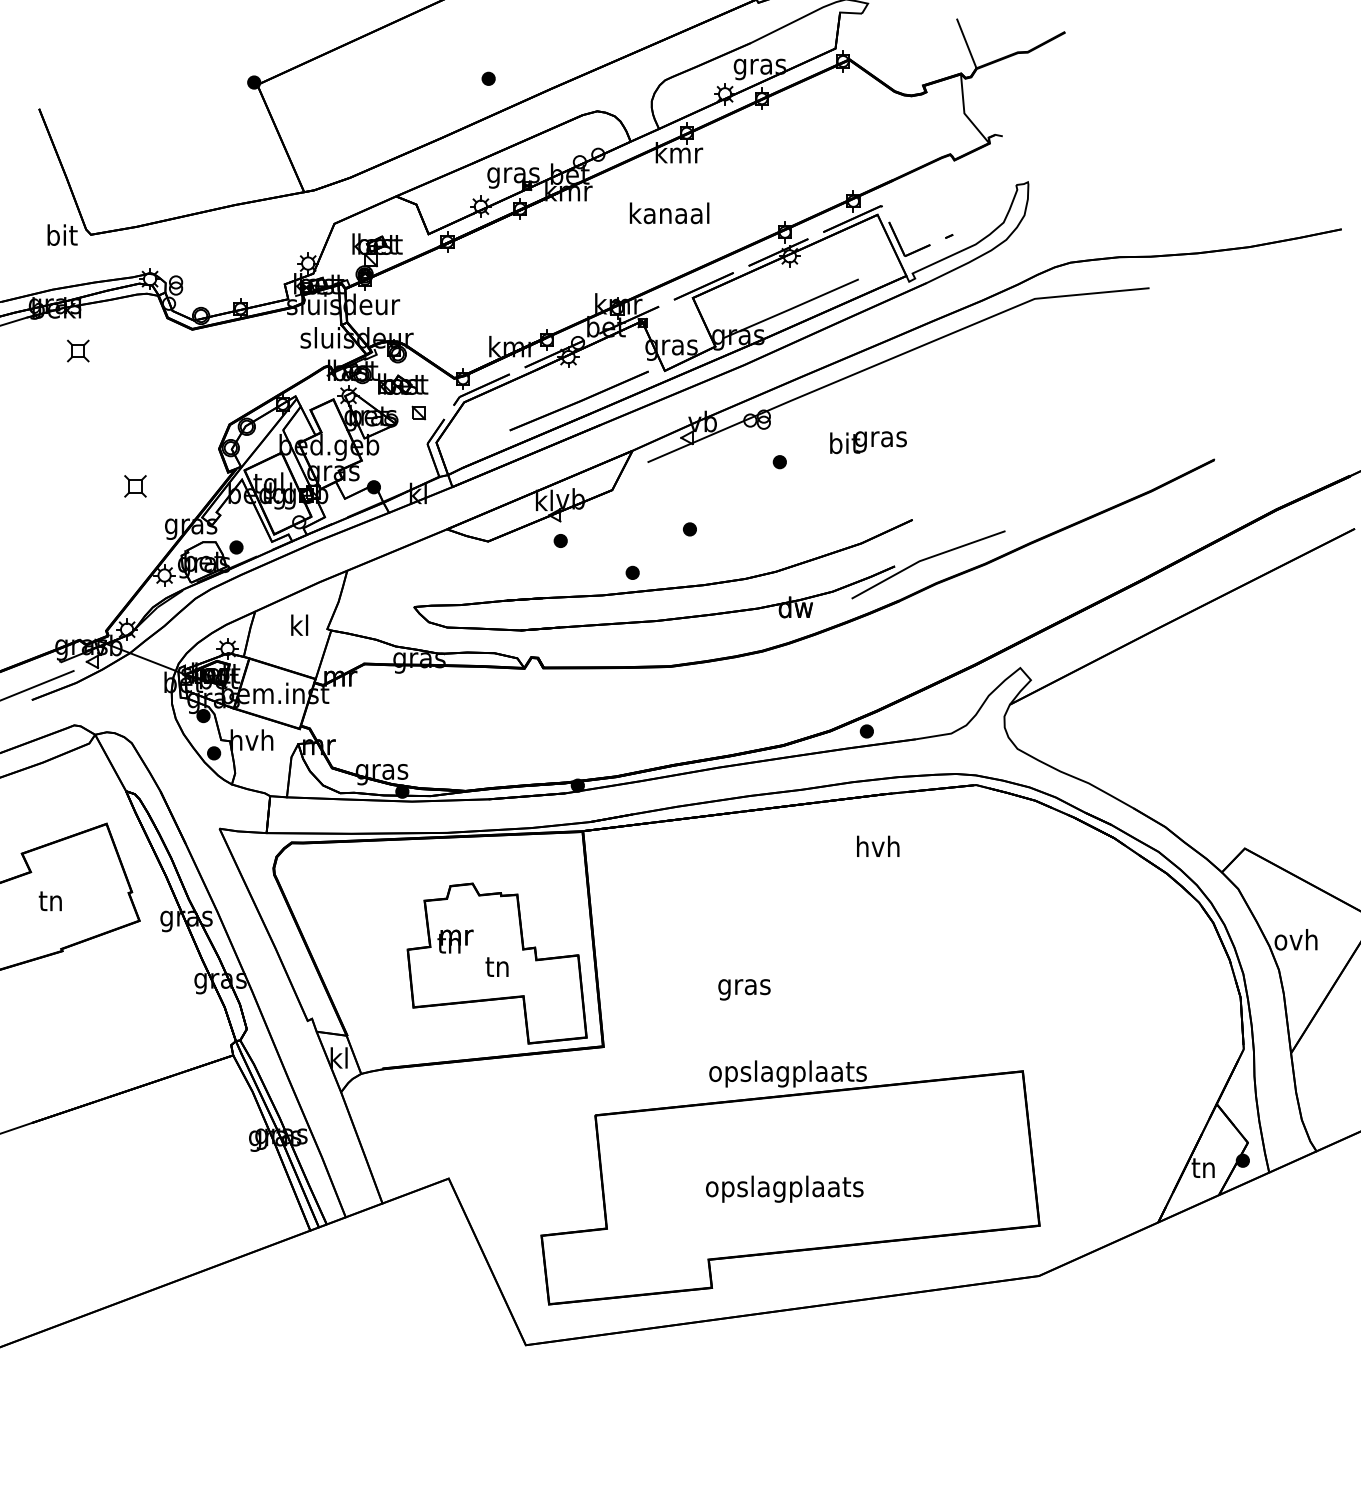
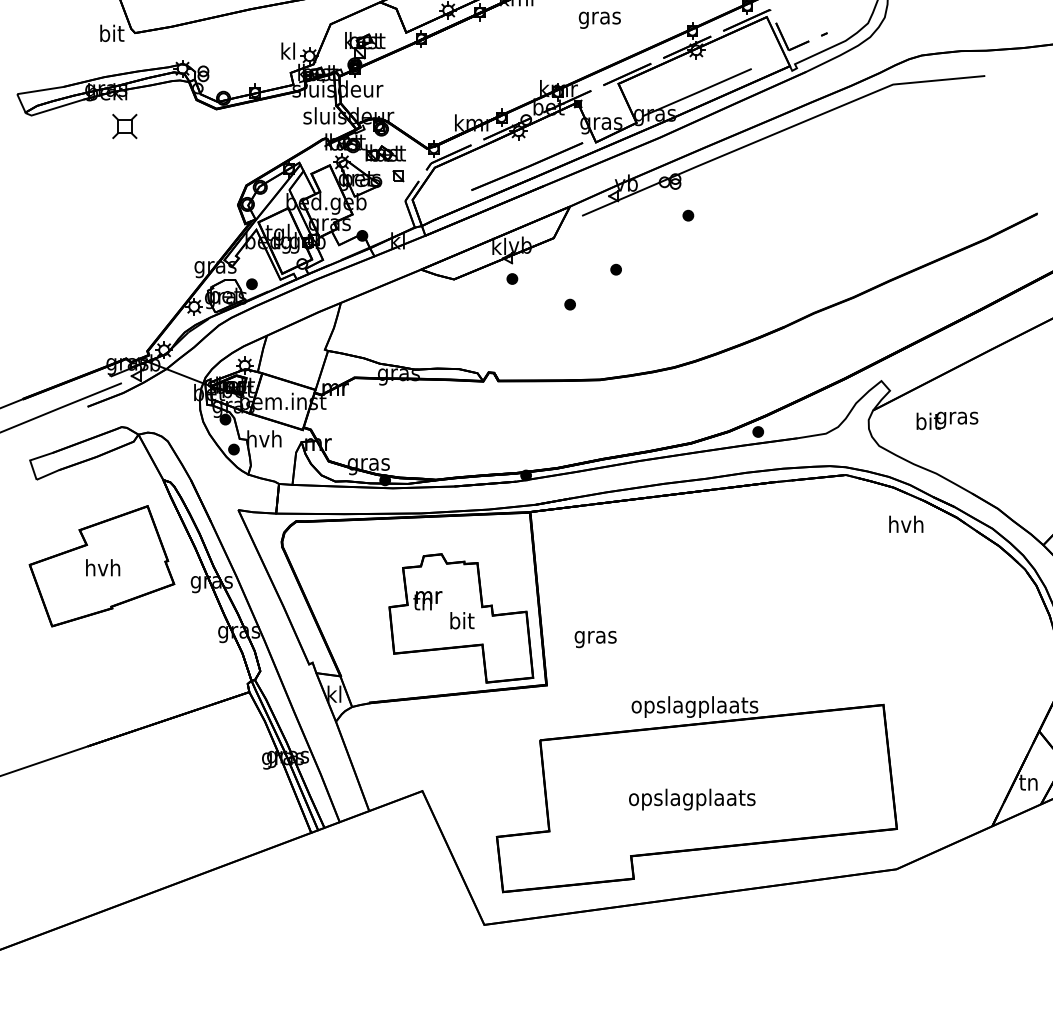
text: (669, 215) -> (599, 17), kanaal -> gras
part: (78, 350) -> (125, 126), size x1.4
text: (868, 442) -> (947, 420), moved
part: (135, 486) -> (170, 235), removed
part: (712, 582) -> (634, 312), removed
text: (299, 624) -> (288, 50), moved
text: (878, 845) -> (906, 523), moved
text: (50, 900) -> (102, 567), tn -> hvh
text: (498, 966) -> (462, 620), tn -> bit
text: (744, 989) -> (595, 639), moved

